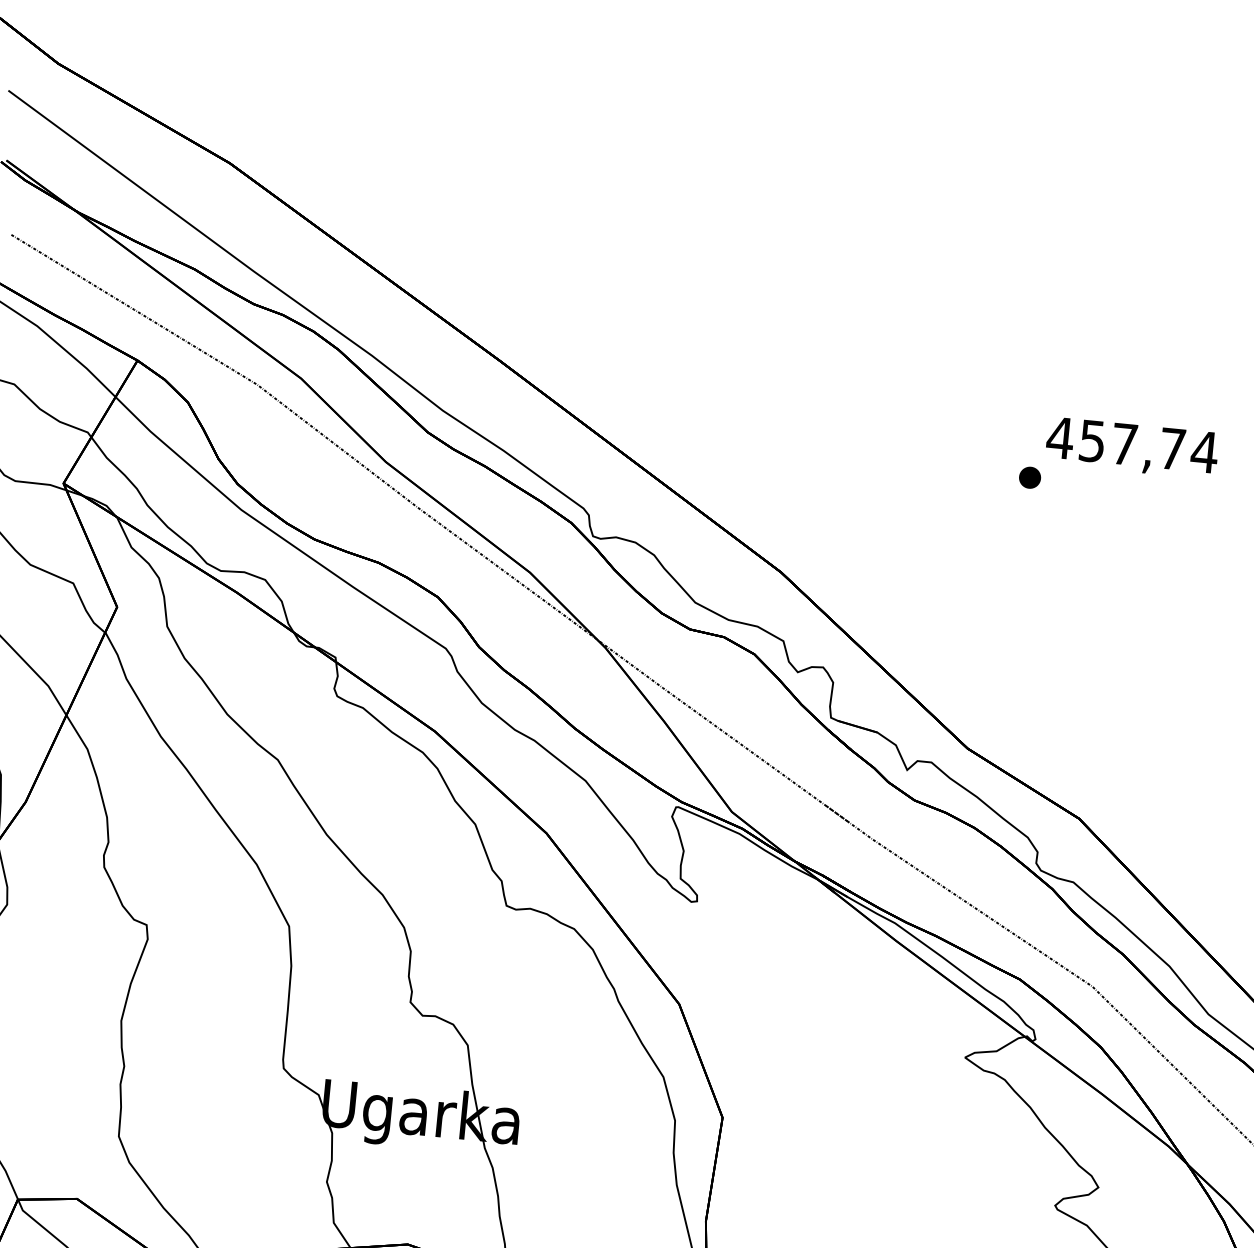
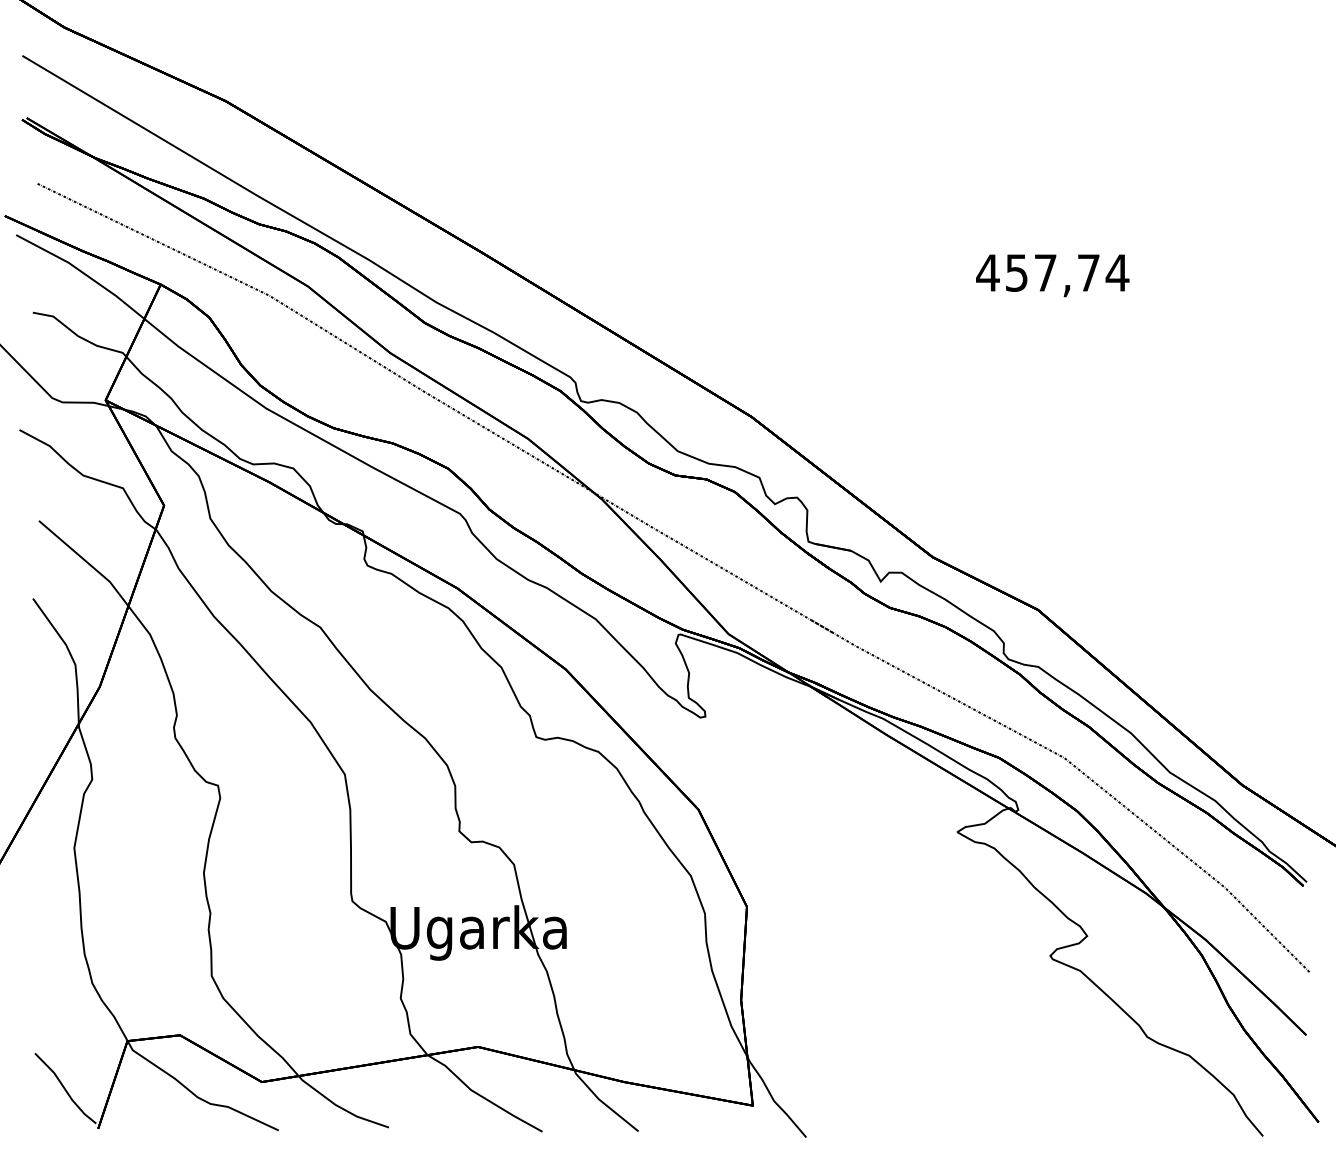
part: (1030, 477) -> (964, 310), removed

